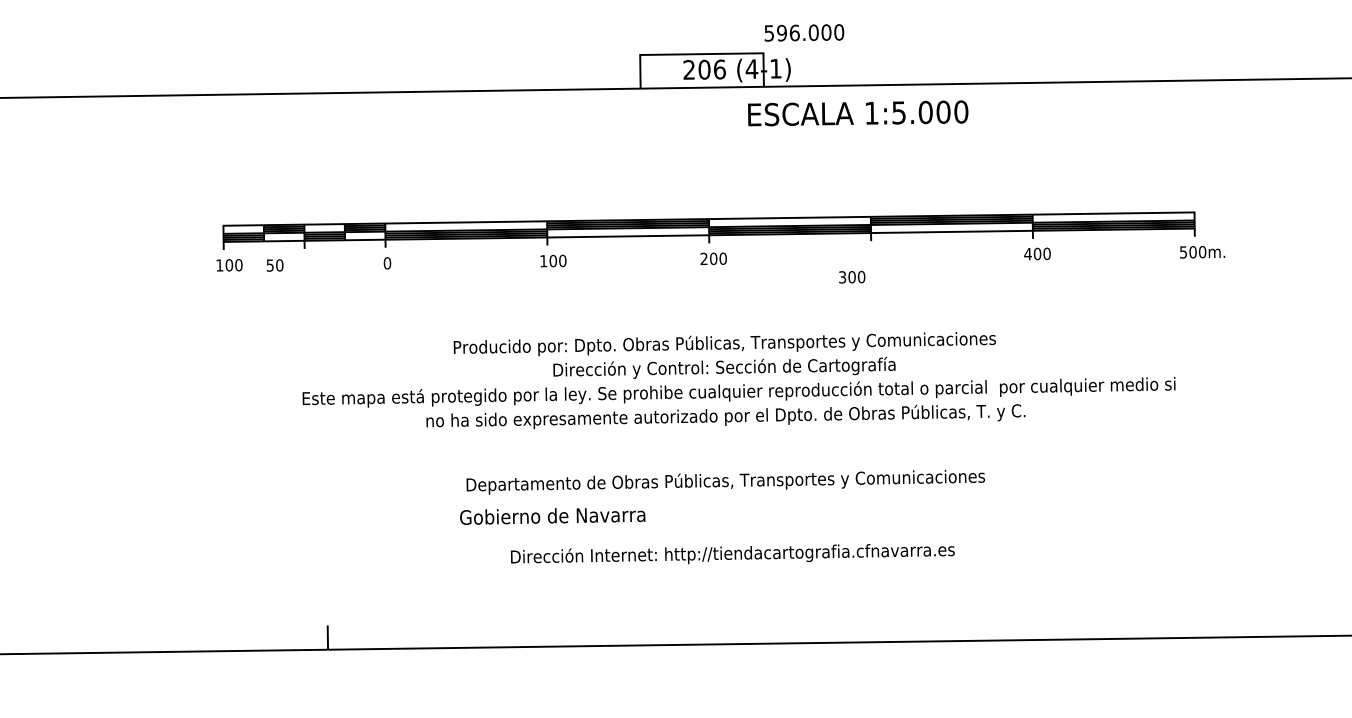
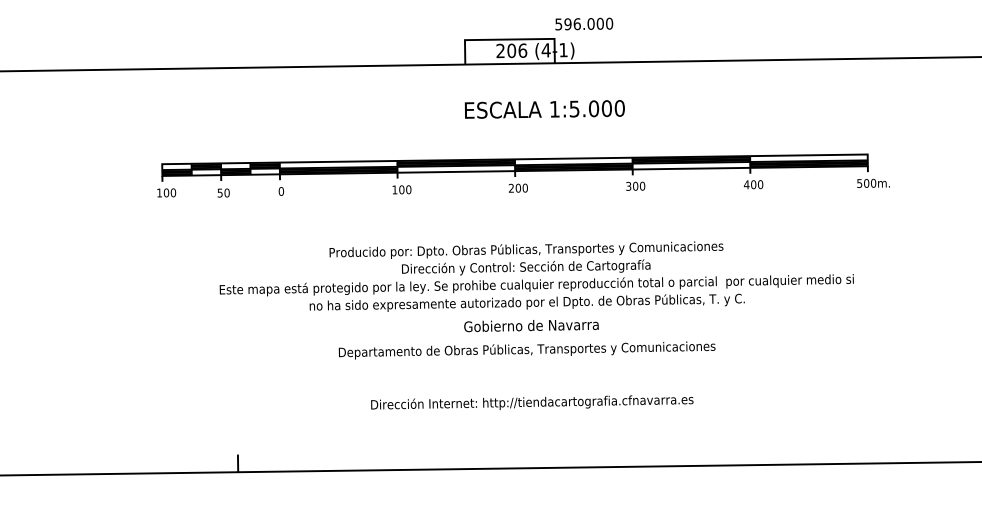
text: (858, 113) -> (545, 109), moved
text: (274, 265) -> (223, 193), moved
text: (852, 276) -> (635, 185), moved
text: (552, 516) -> (531, 326), moved

